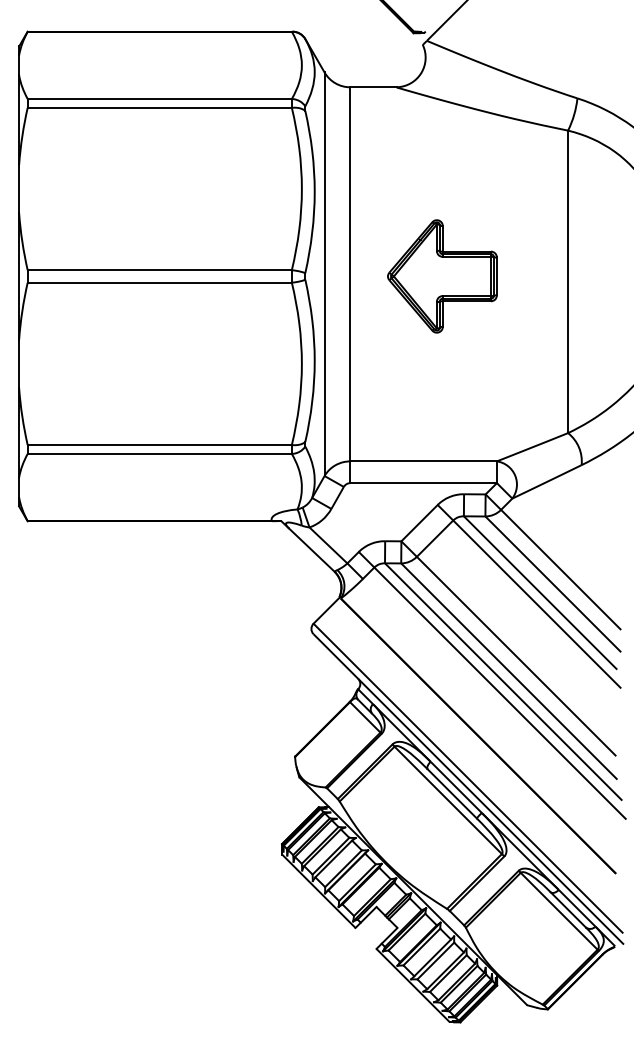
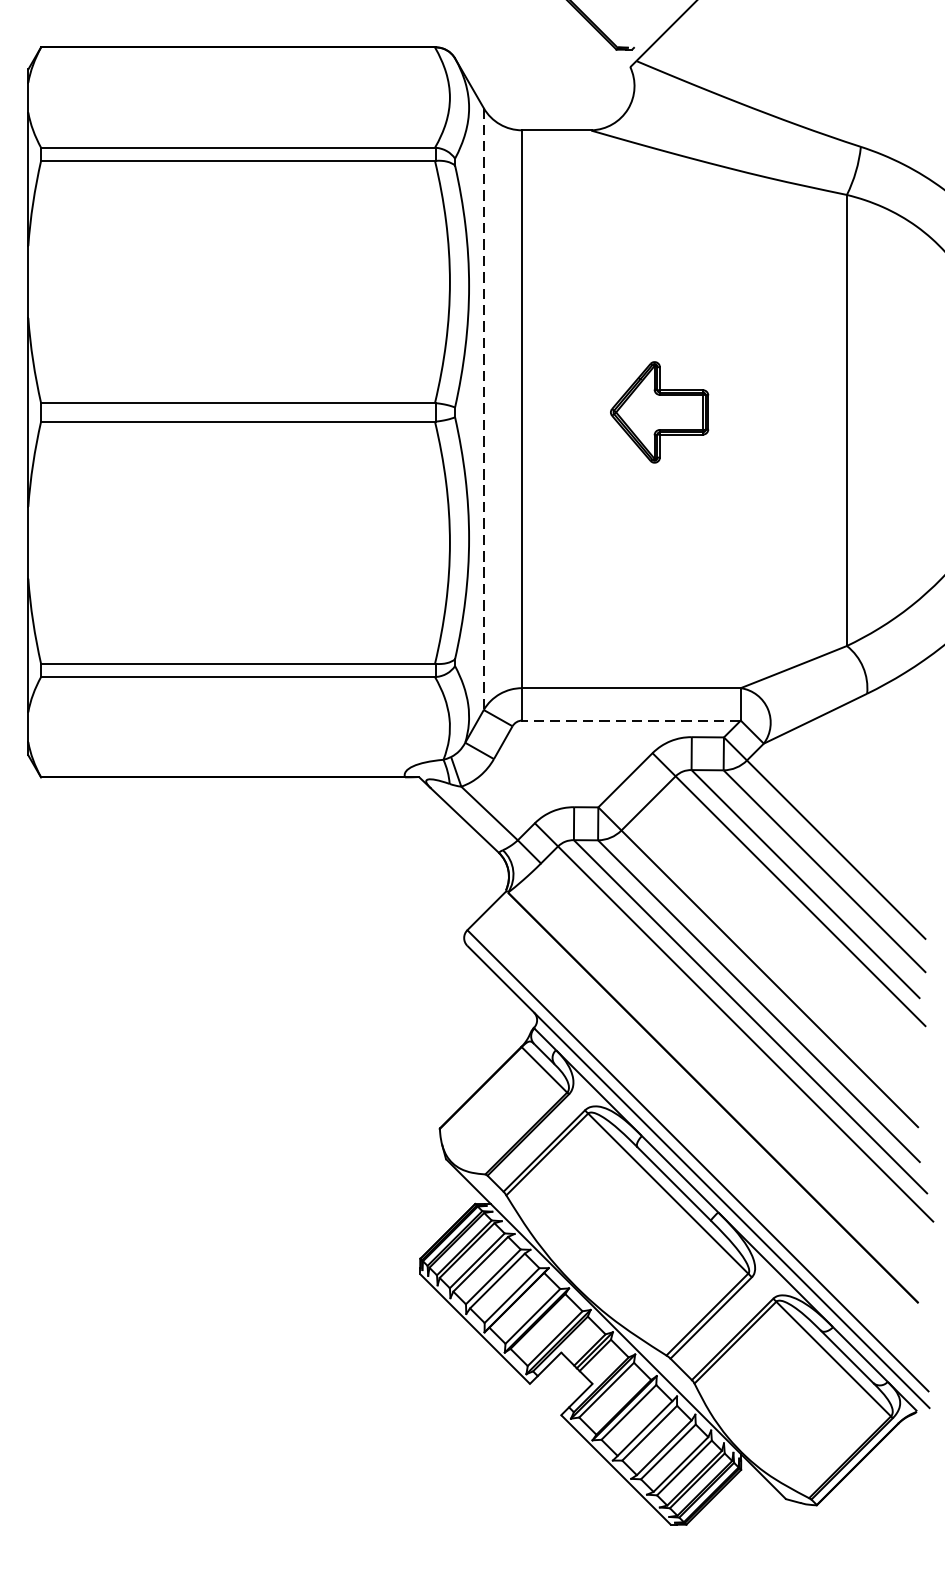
line: (324, 274) -> (483, 409), solid -> dashed
part: (442, 276) -> (659, 412), size x0.6
line: (423, 483) -> (631, 721), solid -> dashed

